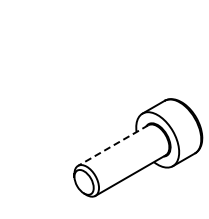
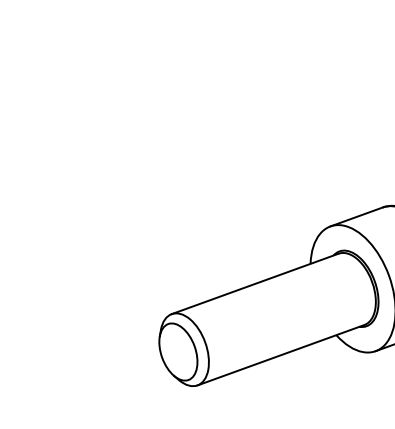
line: (113, 145) -> (255, 283), dashed -> solid

